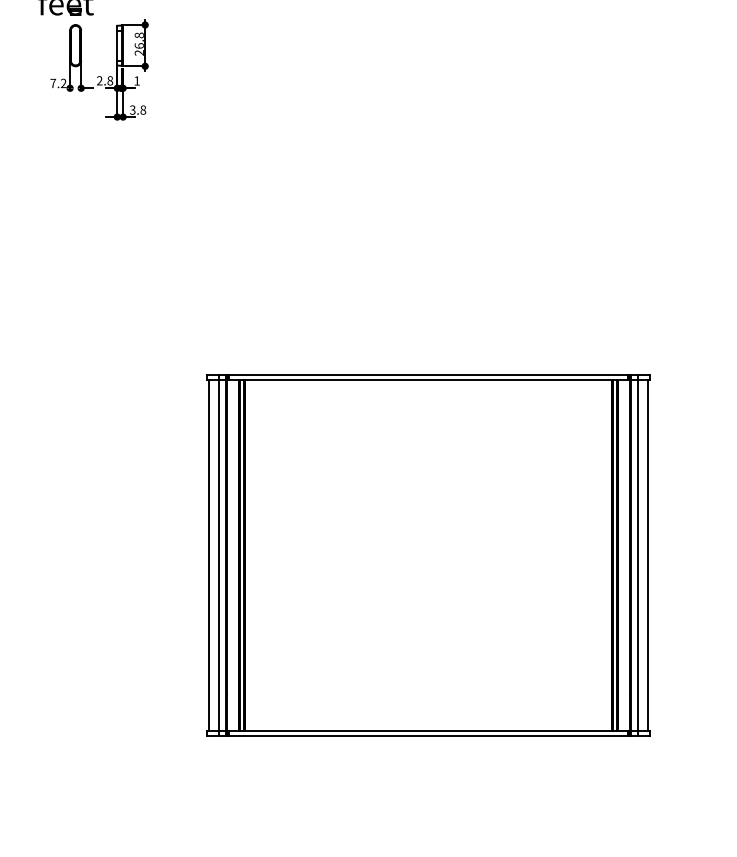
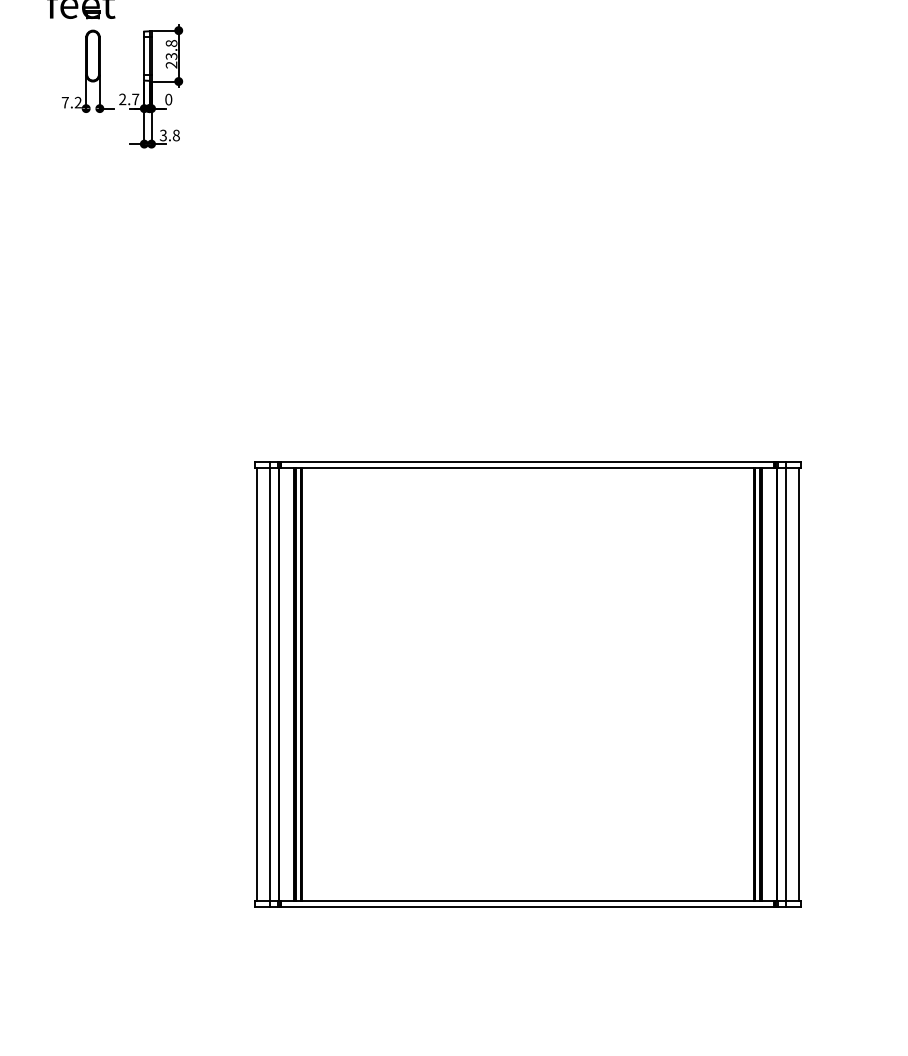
text: (138, 45) -> (170, 55), 26.8 -> 23.8
text: (110, 80) -> (135, 99), 2.8 -> 2.7
text: (136, 80) -> (168, 99), 1 -> 0

